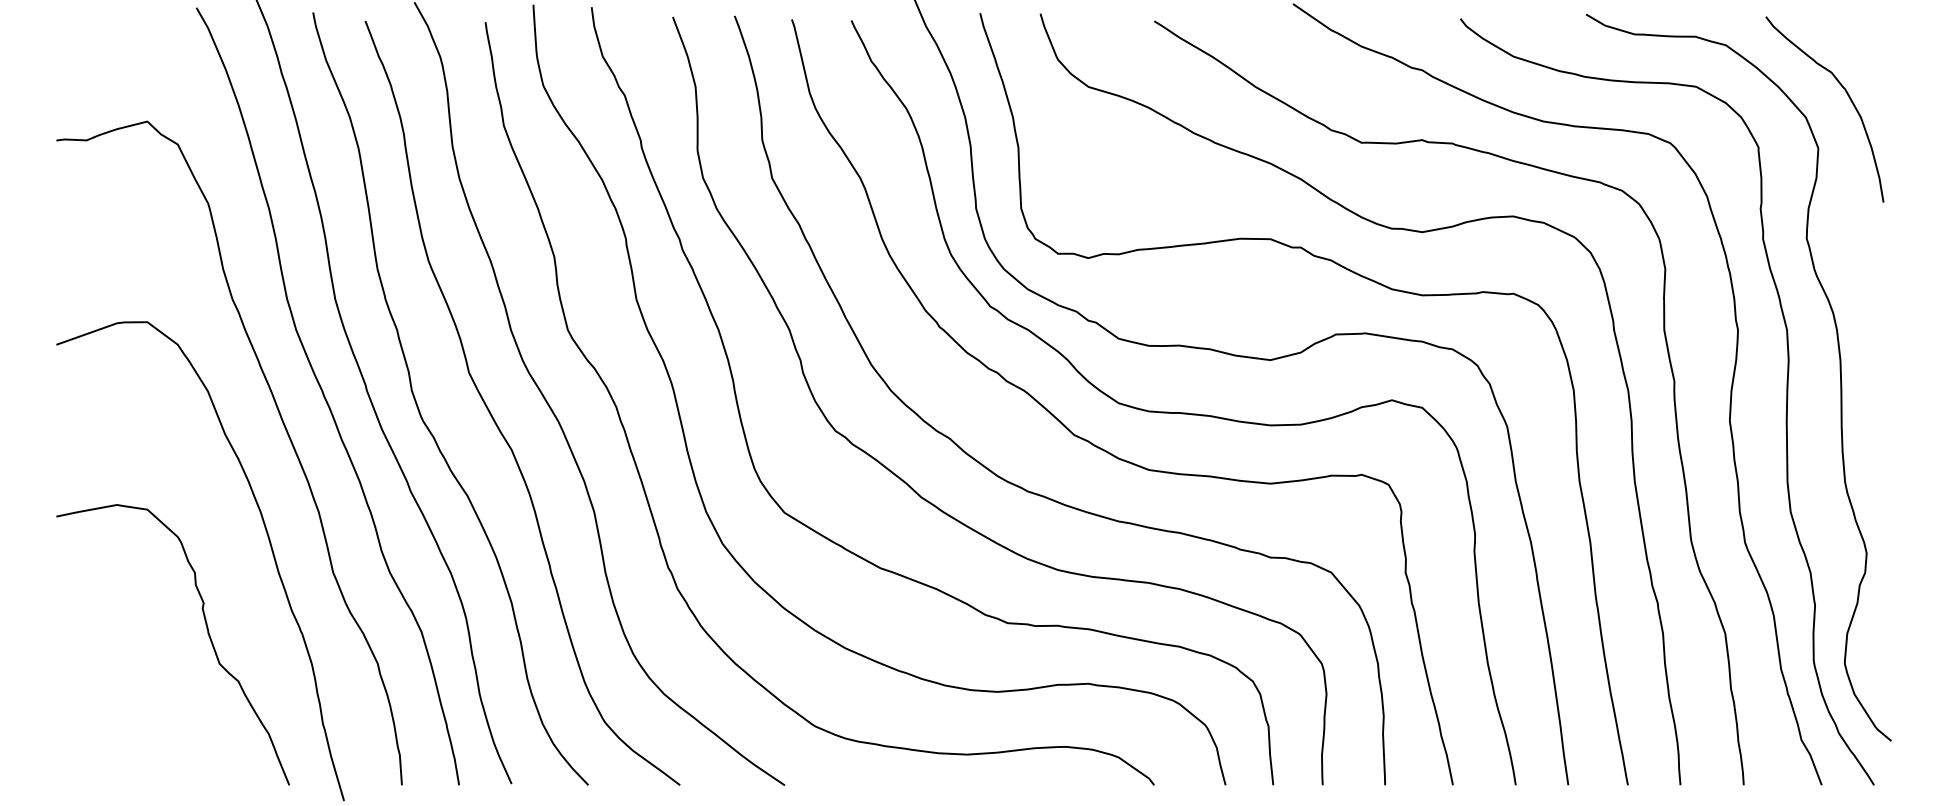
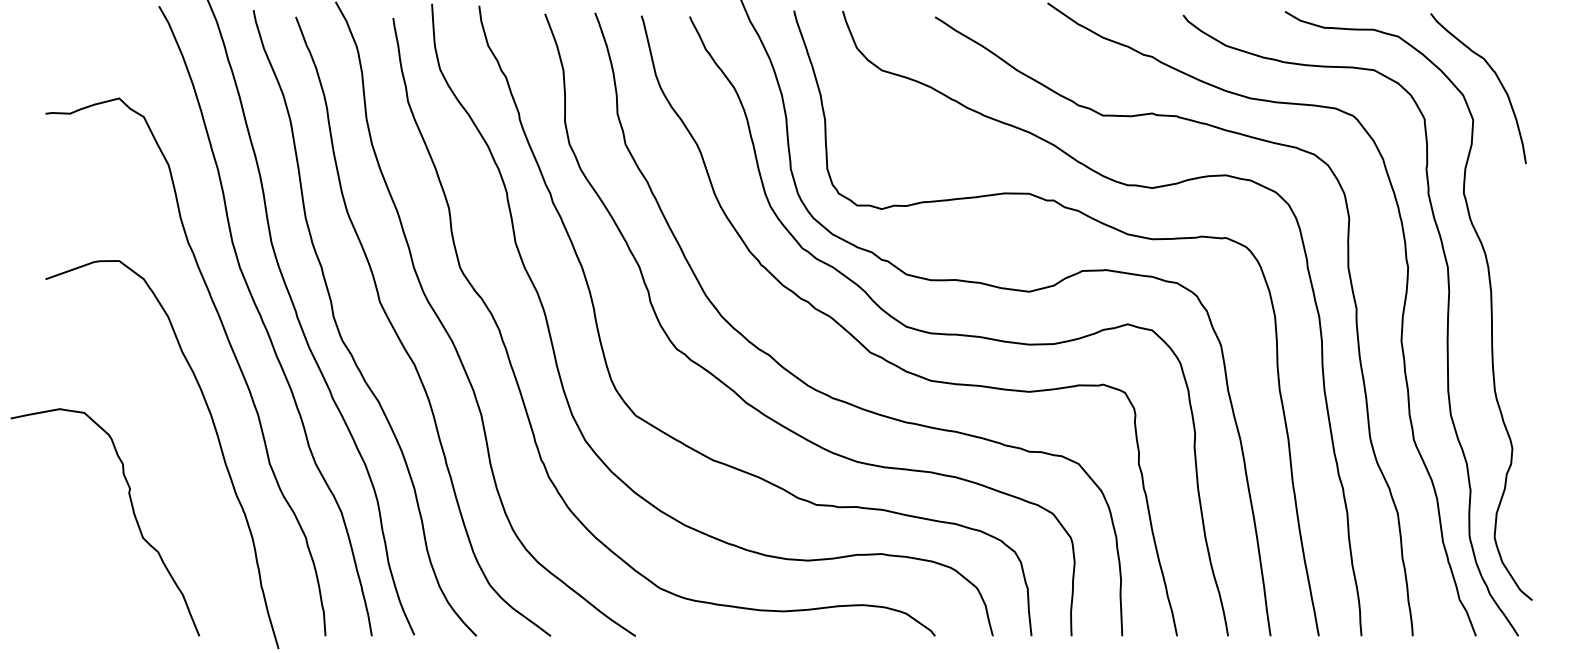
curve: (207, 633) -> (133, 513), moved

